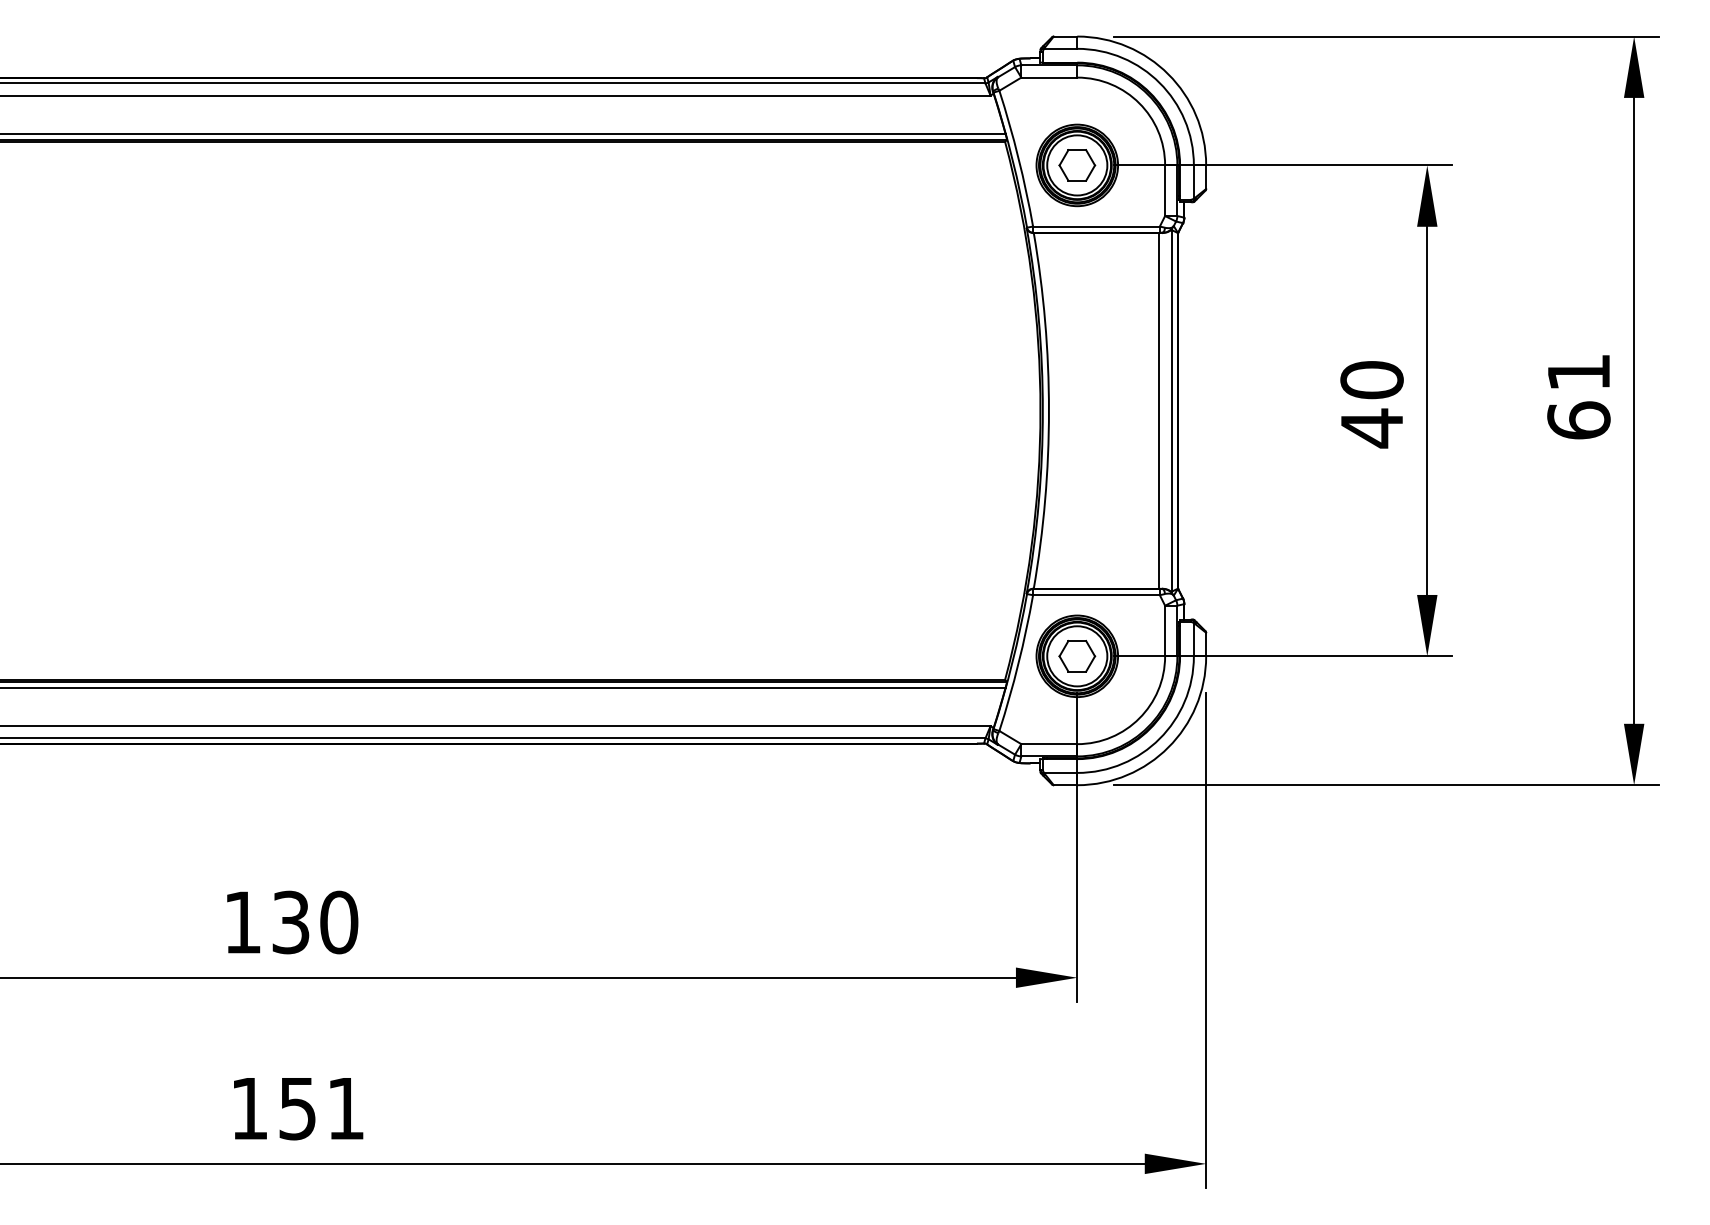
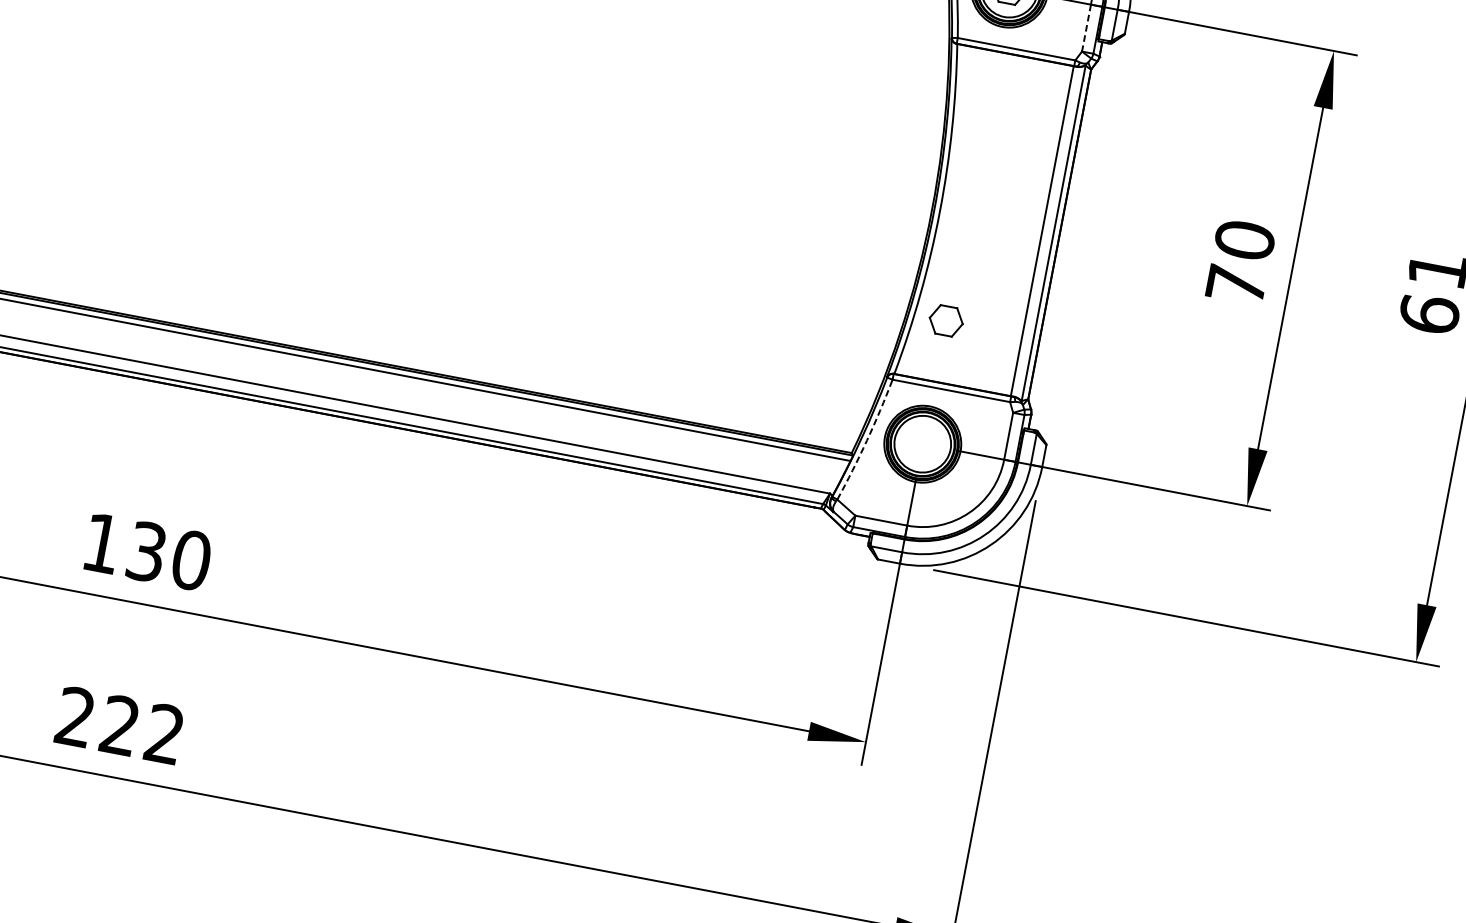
line: (1165, 191) -> (1086, 28), solid -> dashed
text: (1371, 428) -> (1235, 285), 40 -> 70
part: (1077, 656) -> (946, 321), moved
arc: (1018, 663) -> (867, 440), solid -> dashed
text: (297, 1108) -> (119, 725), 151 -> 222

